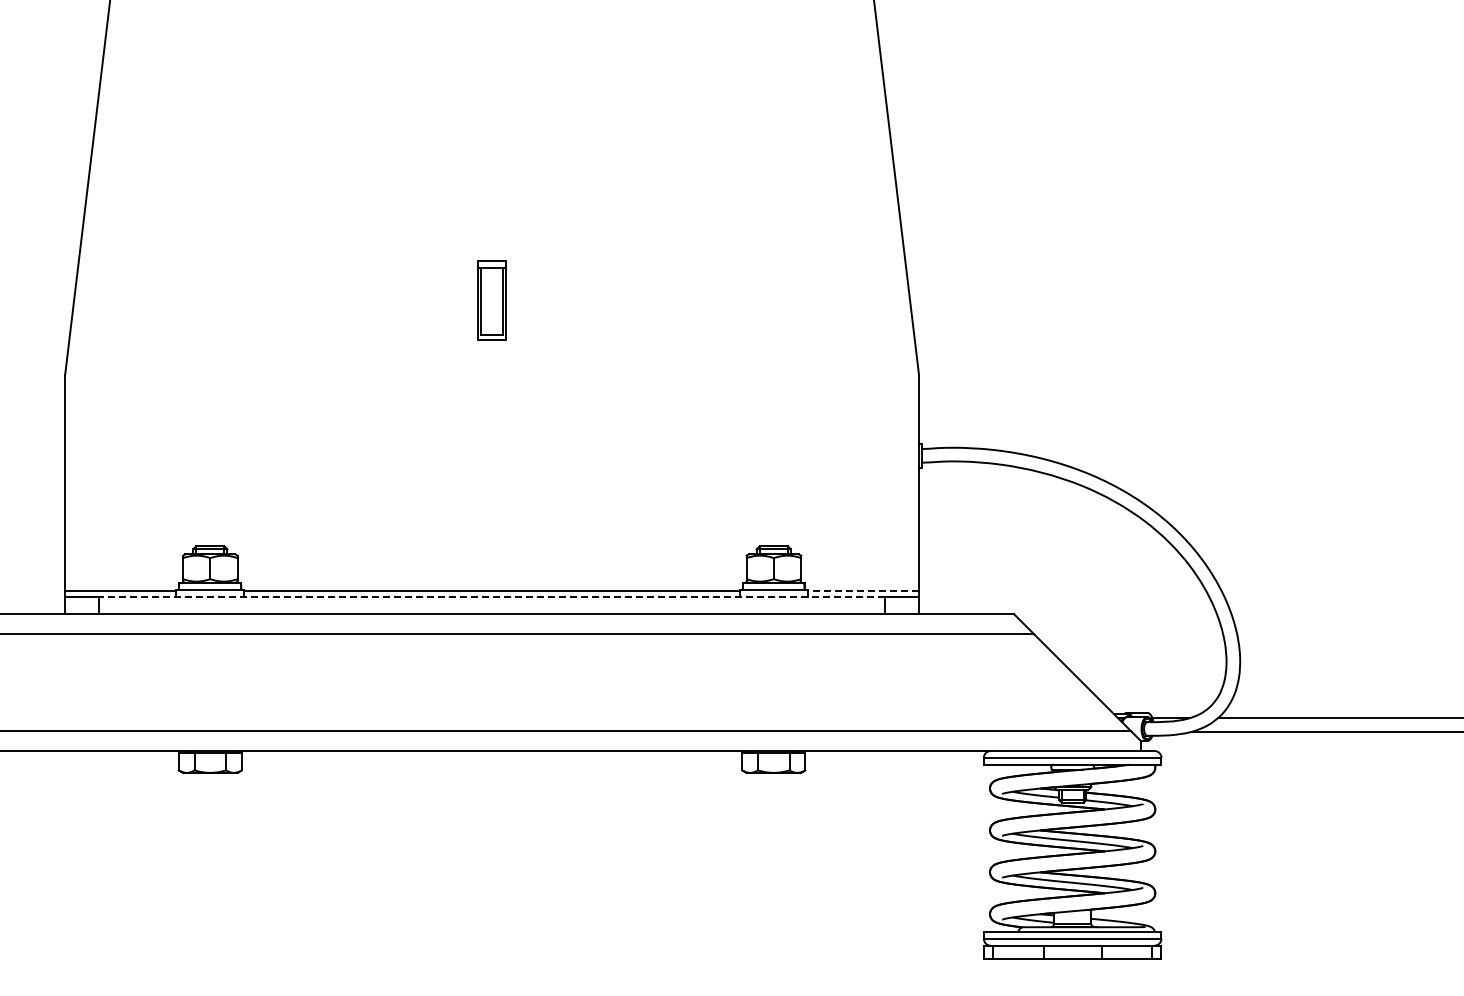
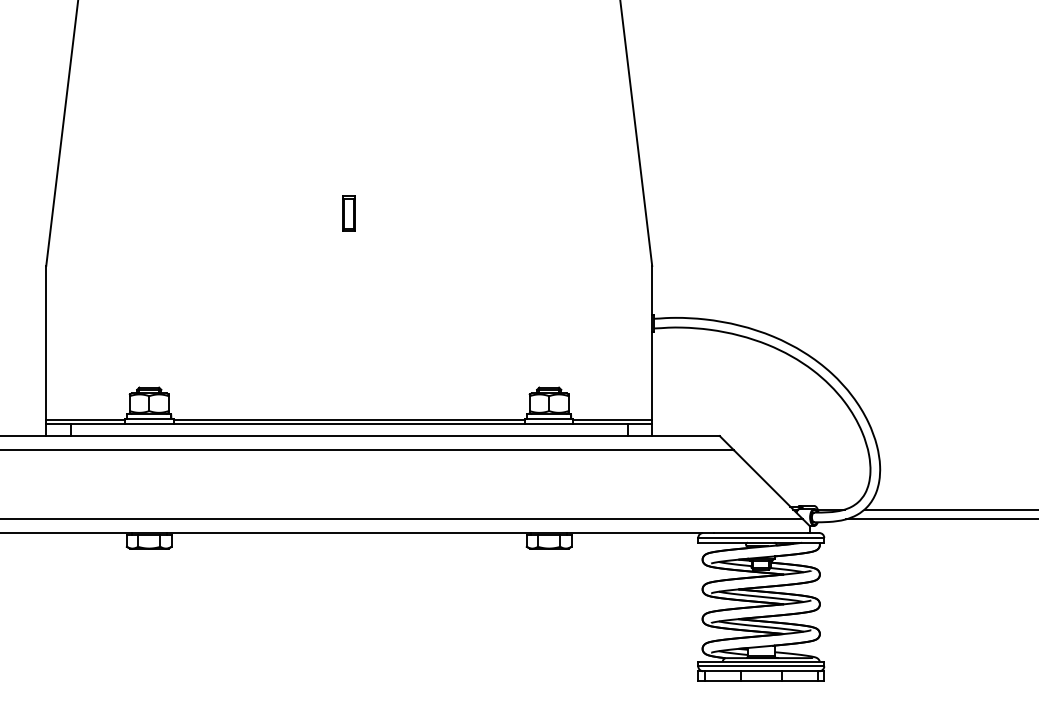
part: (492, 300) -> (349, 213), size x0.62
line: (862, 591) -> (612, 419), dashed -> solid
line: (492, 597) -> (349, 424), dashed -> solid

